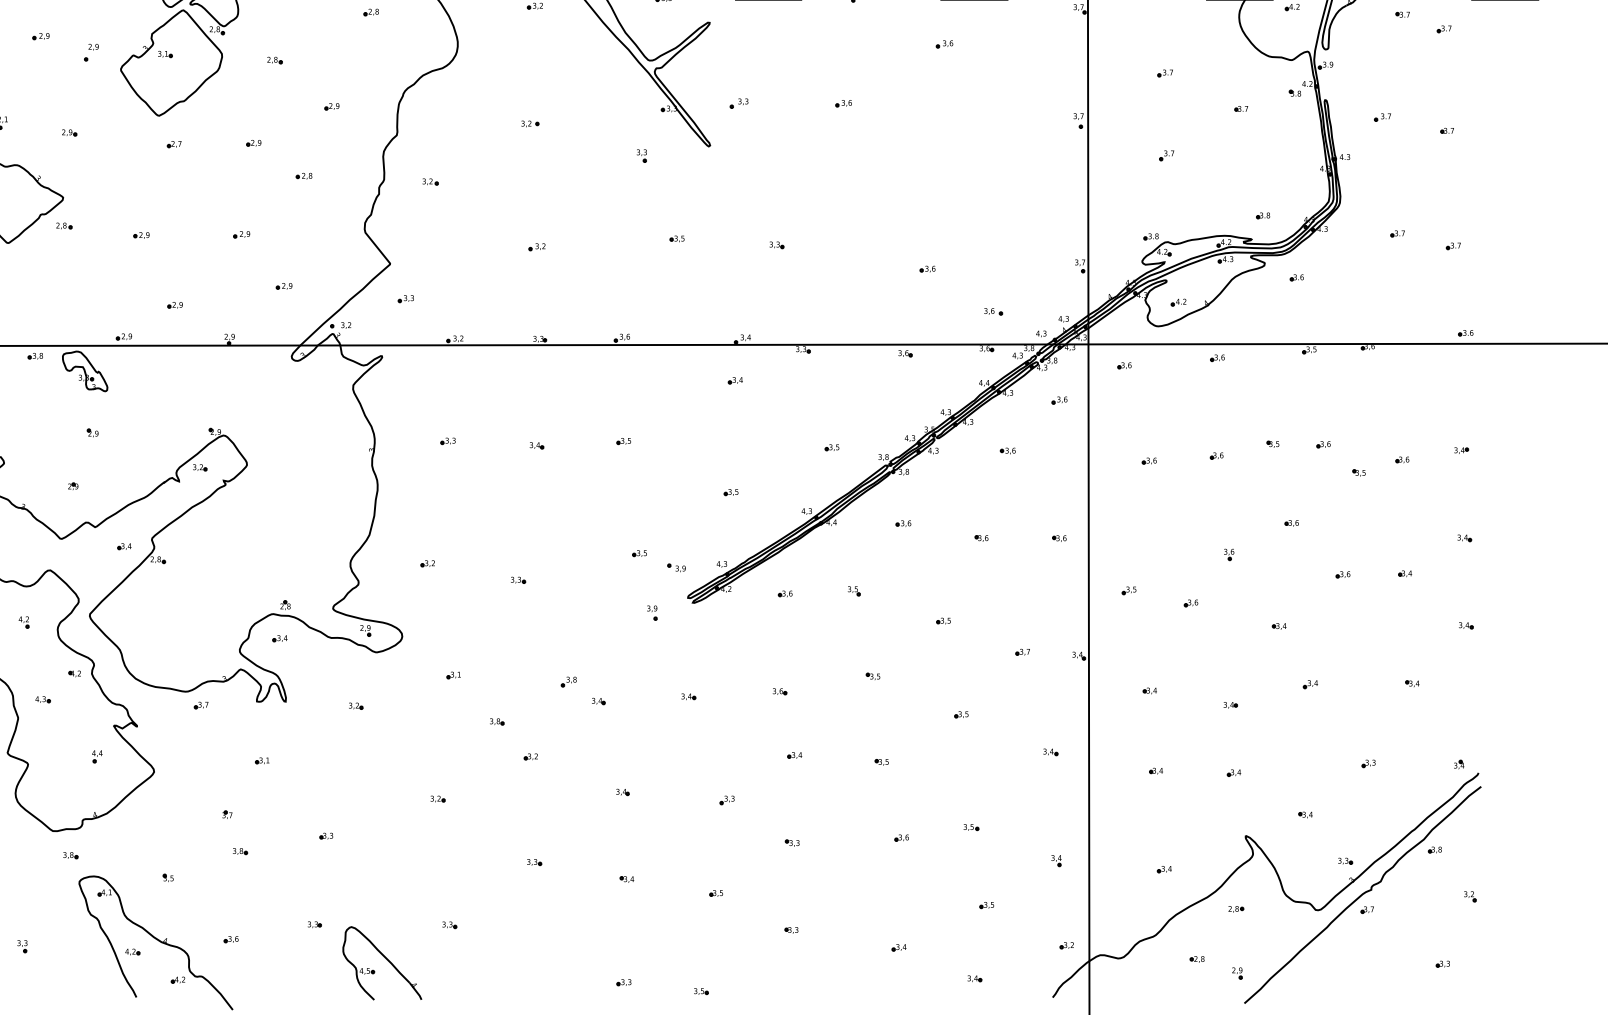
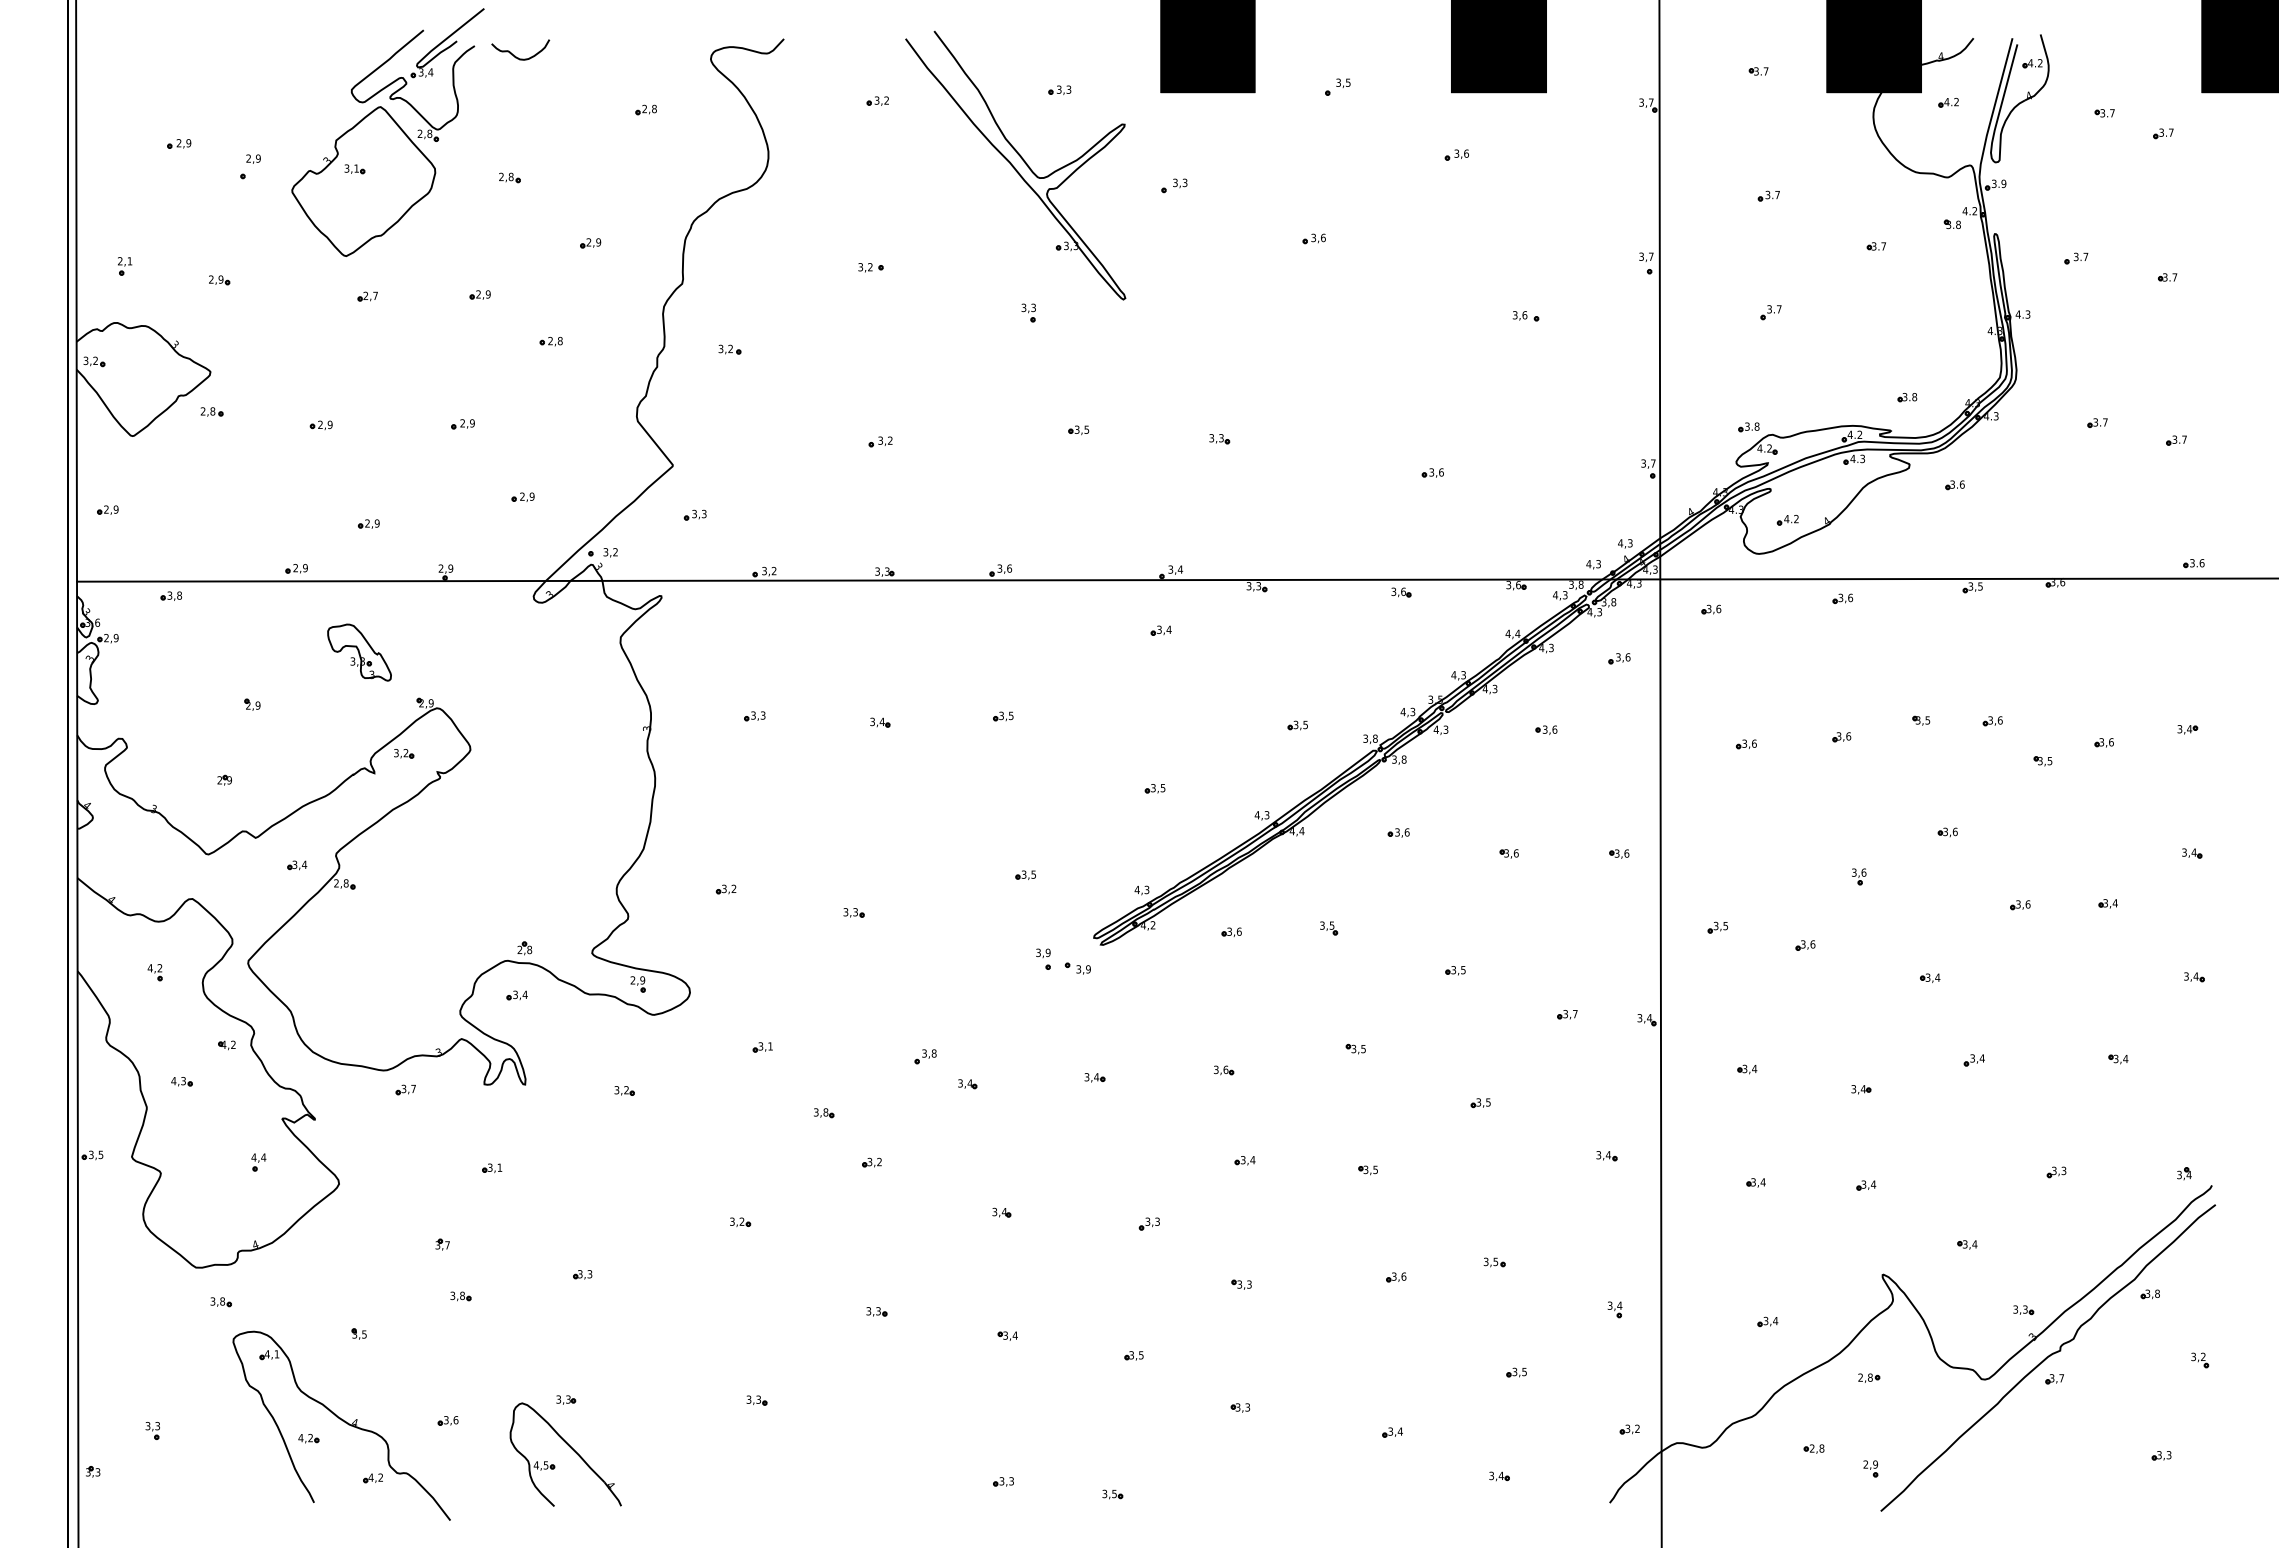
part: (739, 103) -> (1174, 185), moved
part: (993, 311) -> (1525, 316), moved
part: (85, 371) -> (359, 652), moved
part: (676, 567) -> (1077, 968), moved
part: (385, 959) -> (570, 1448), moved

